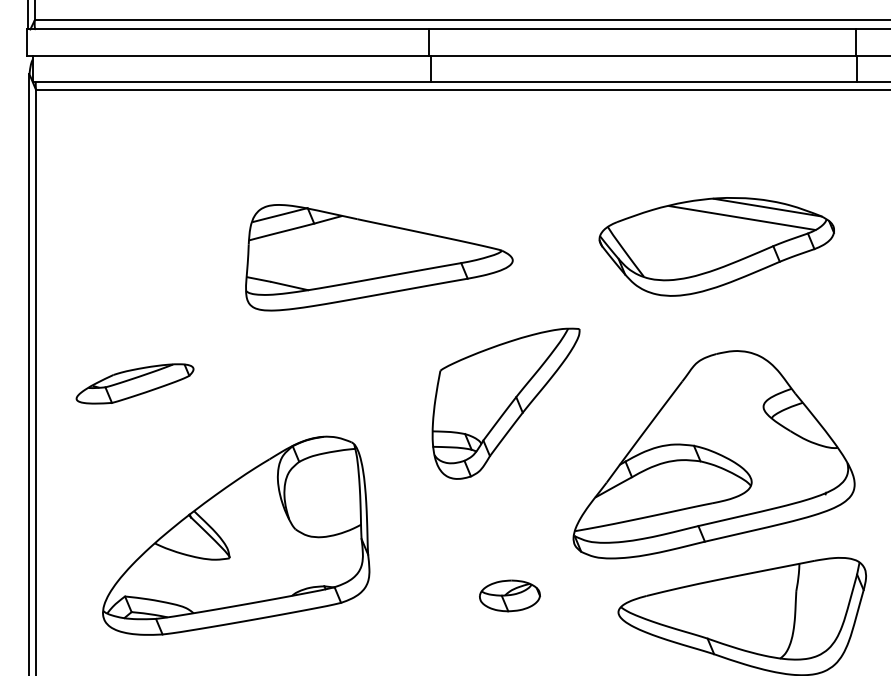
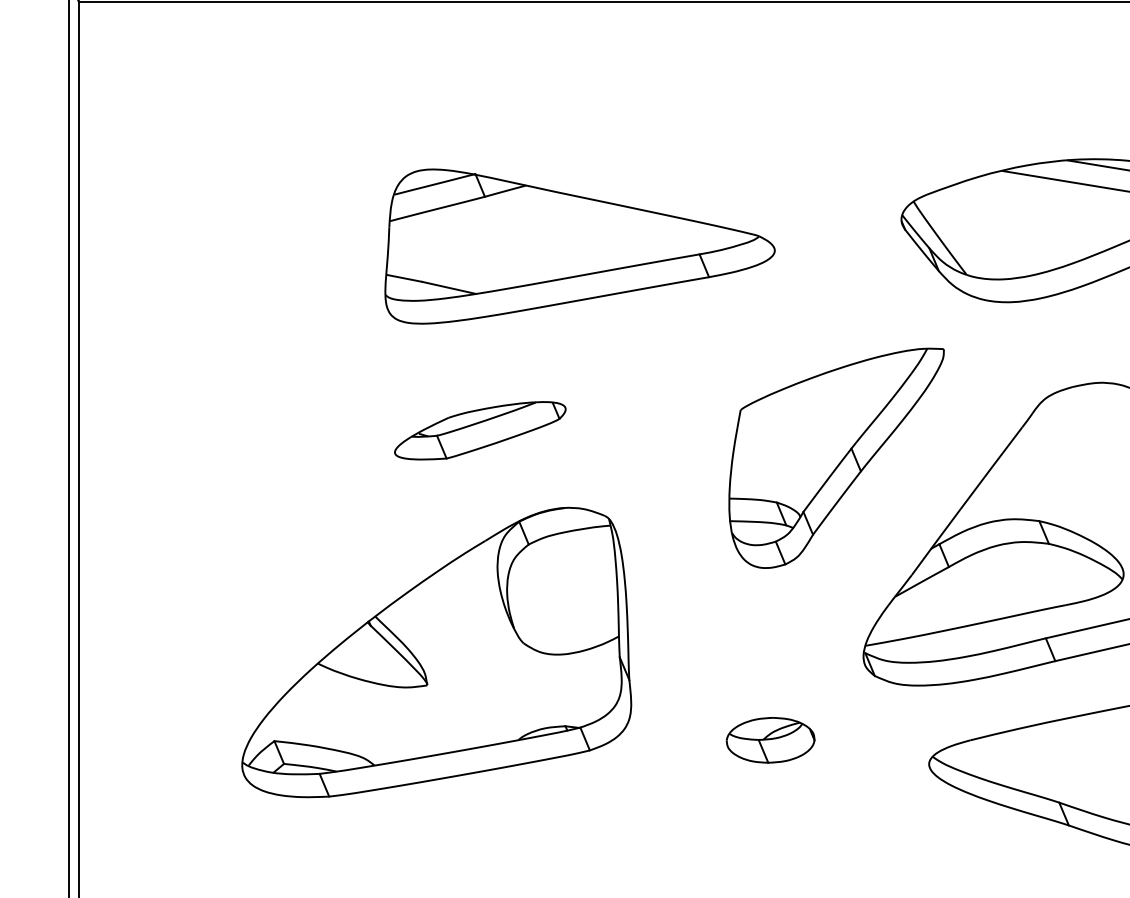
part: (134, 383) -> (479, 430), moved
part: (505, 403) -> (835, 457), moved
part: (236, 535) -> (437, 652), moved

